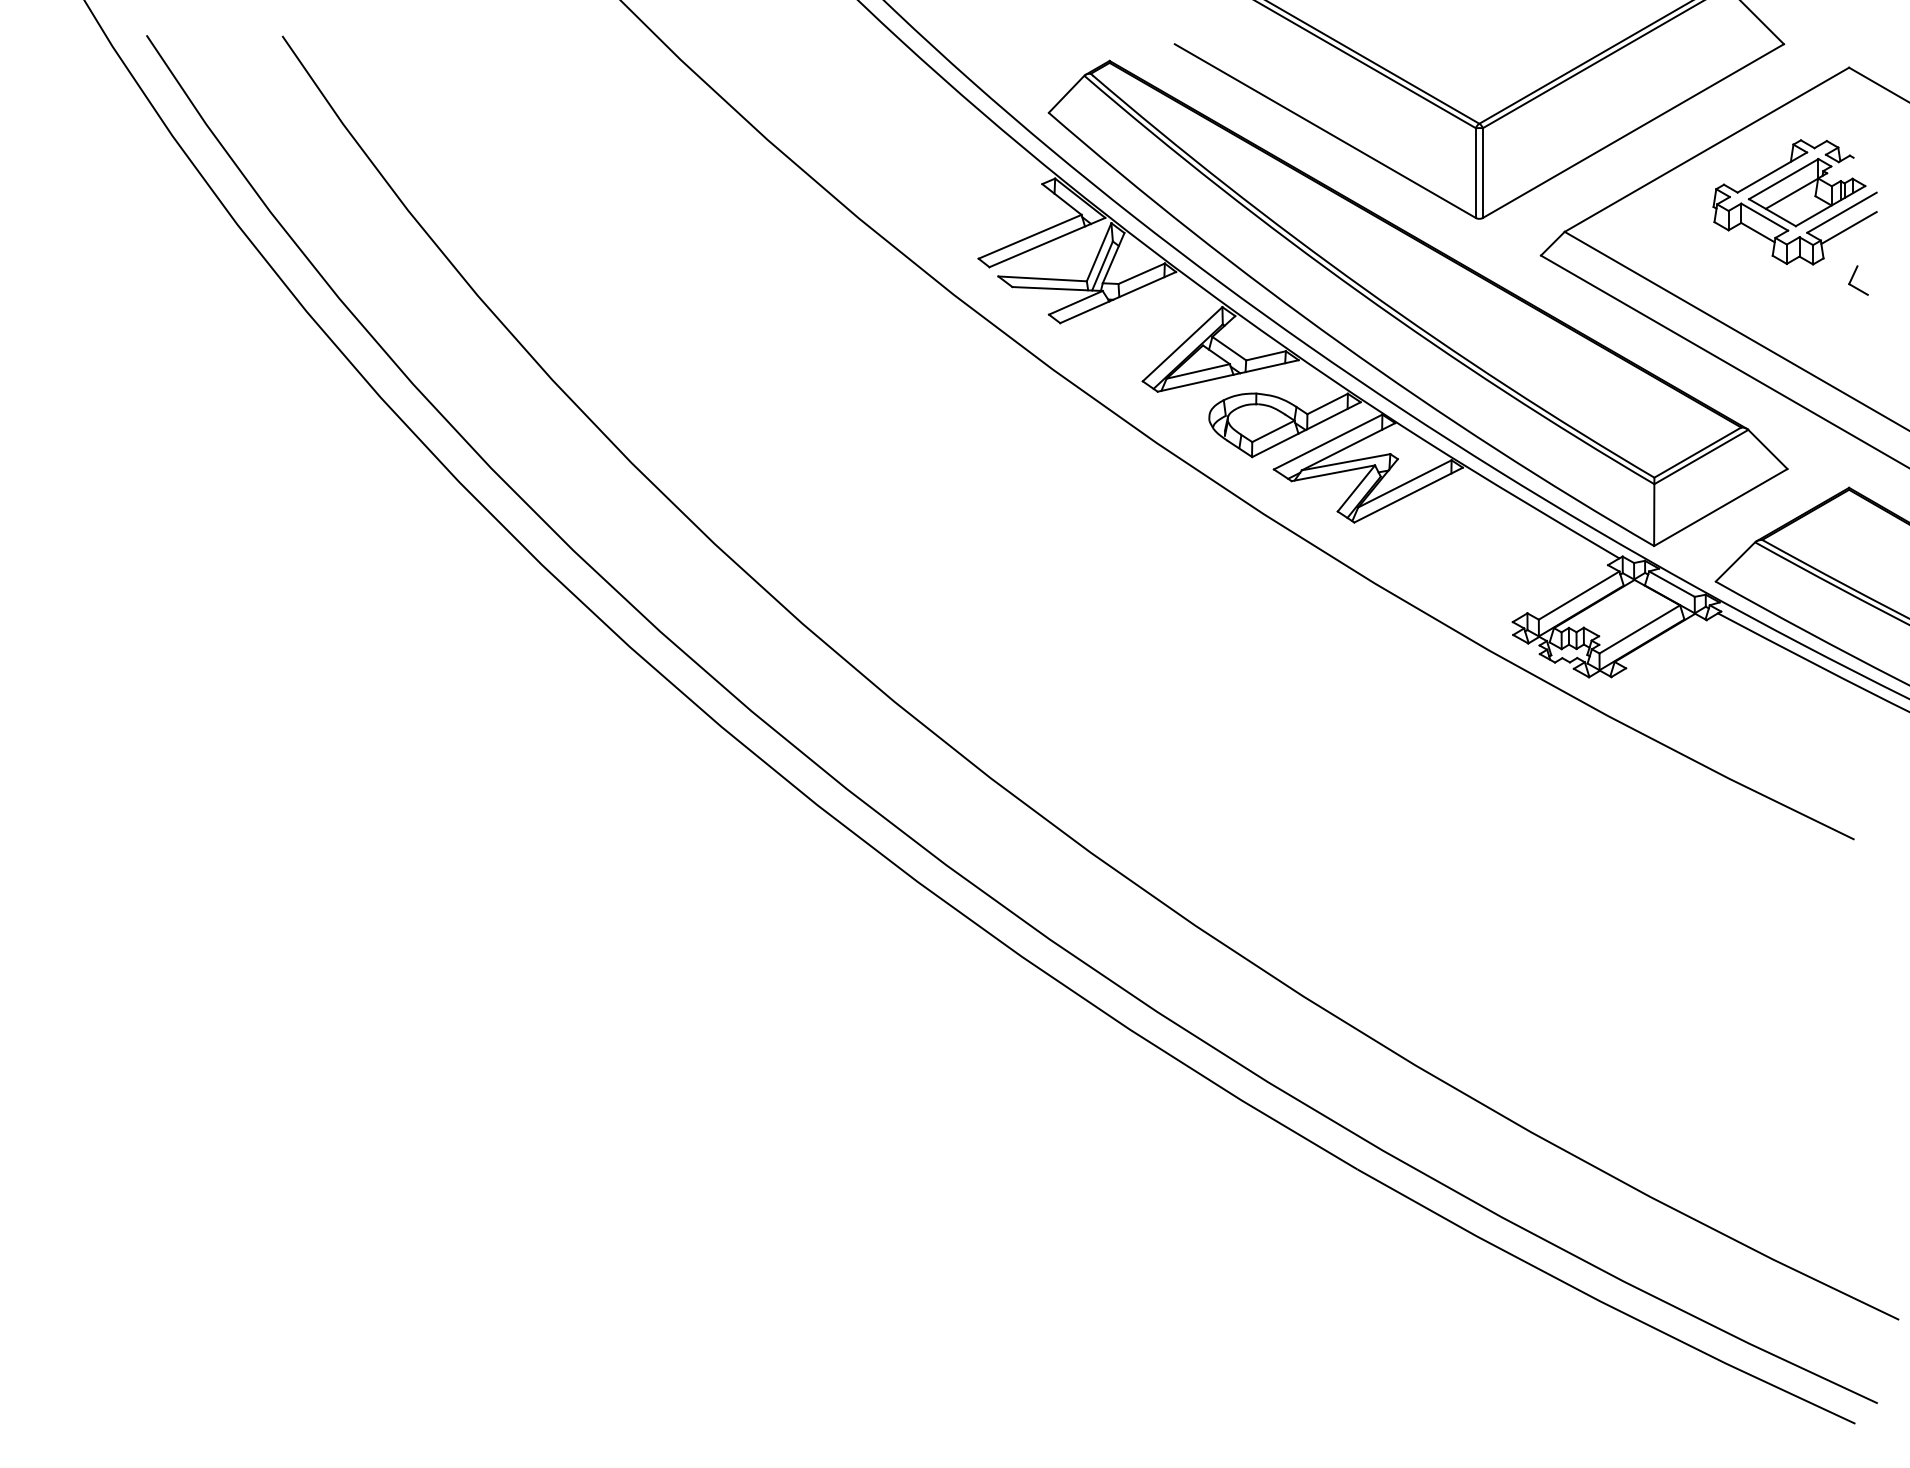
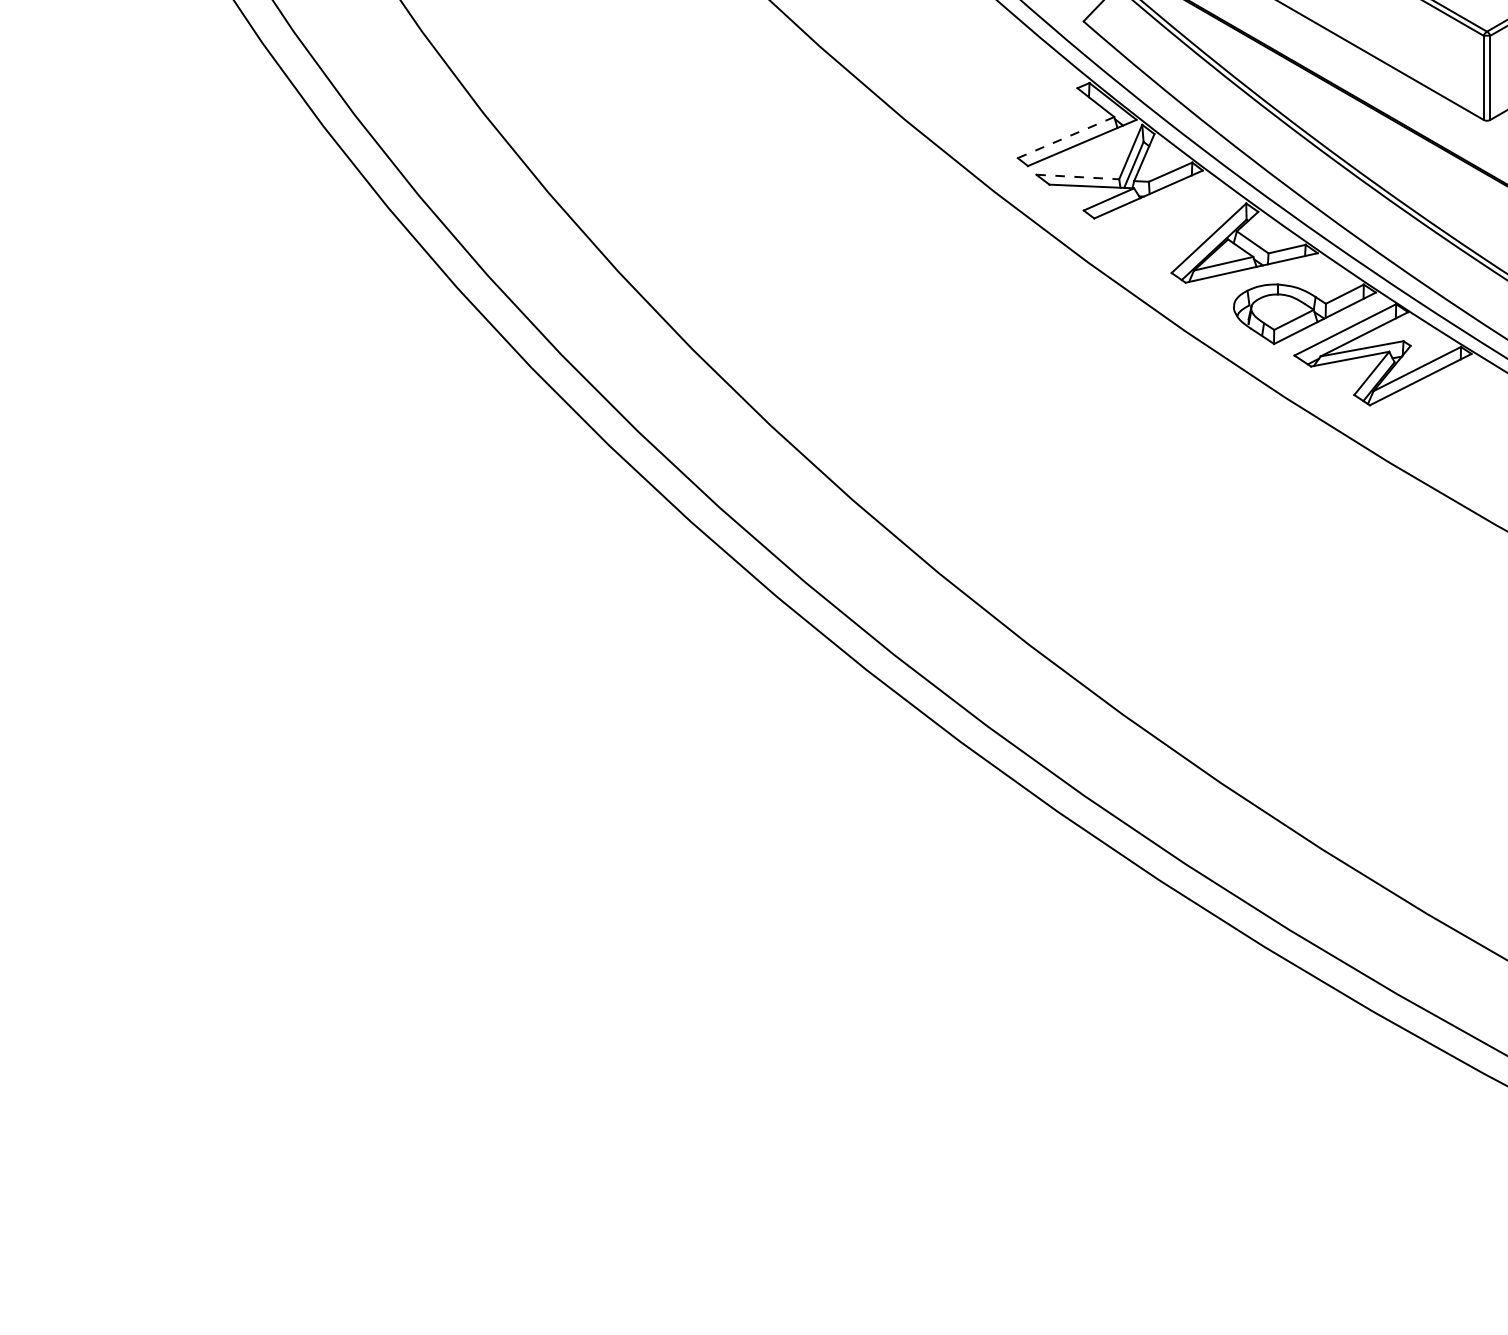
line: (1030, 236) -> (1066, 137), solid -> dashed
line: (1043, 278) -> (1078, 176), solid -> dashed

